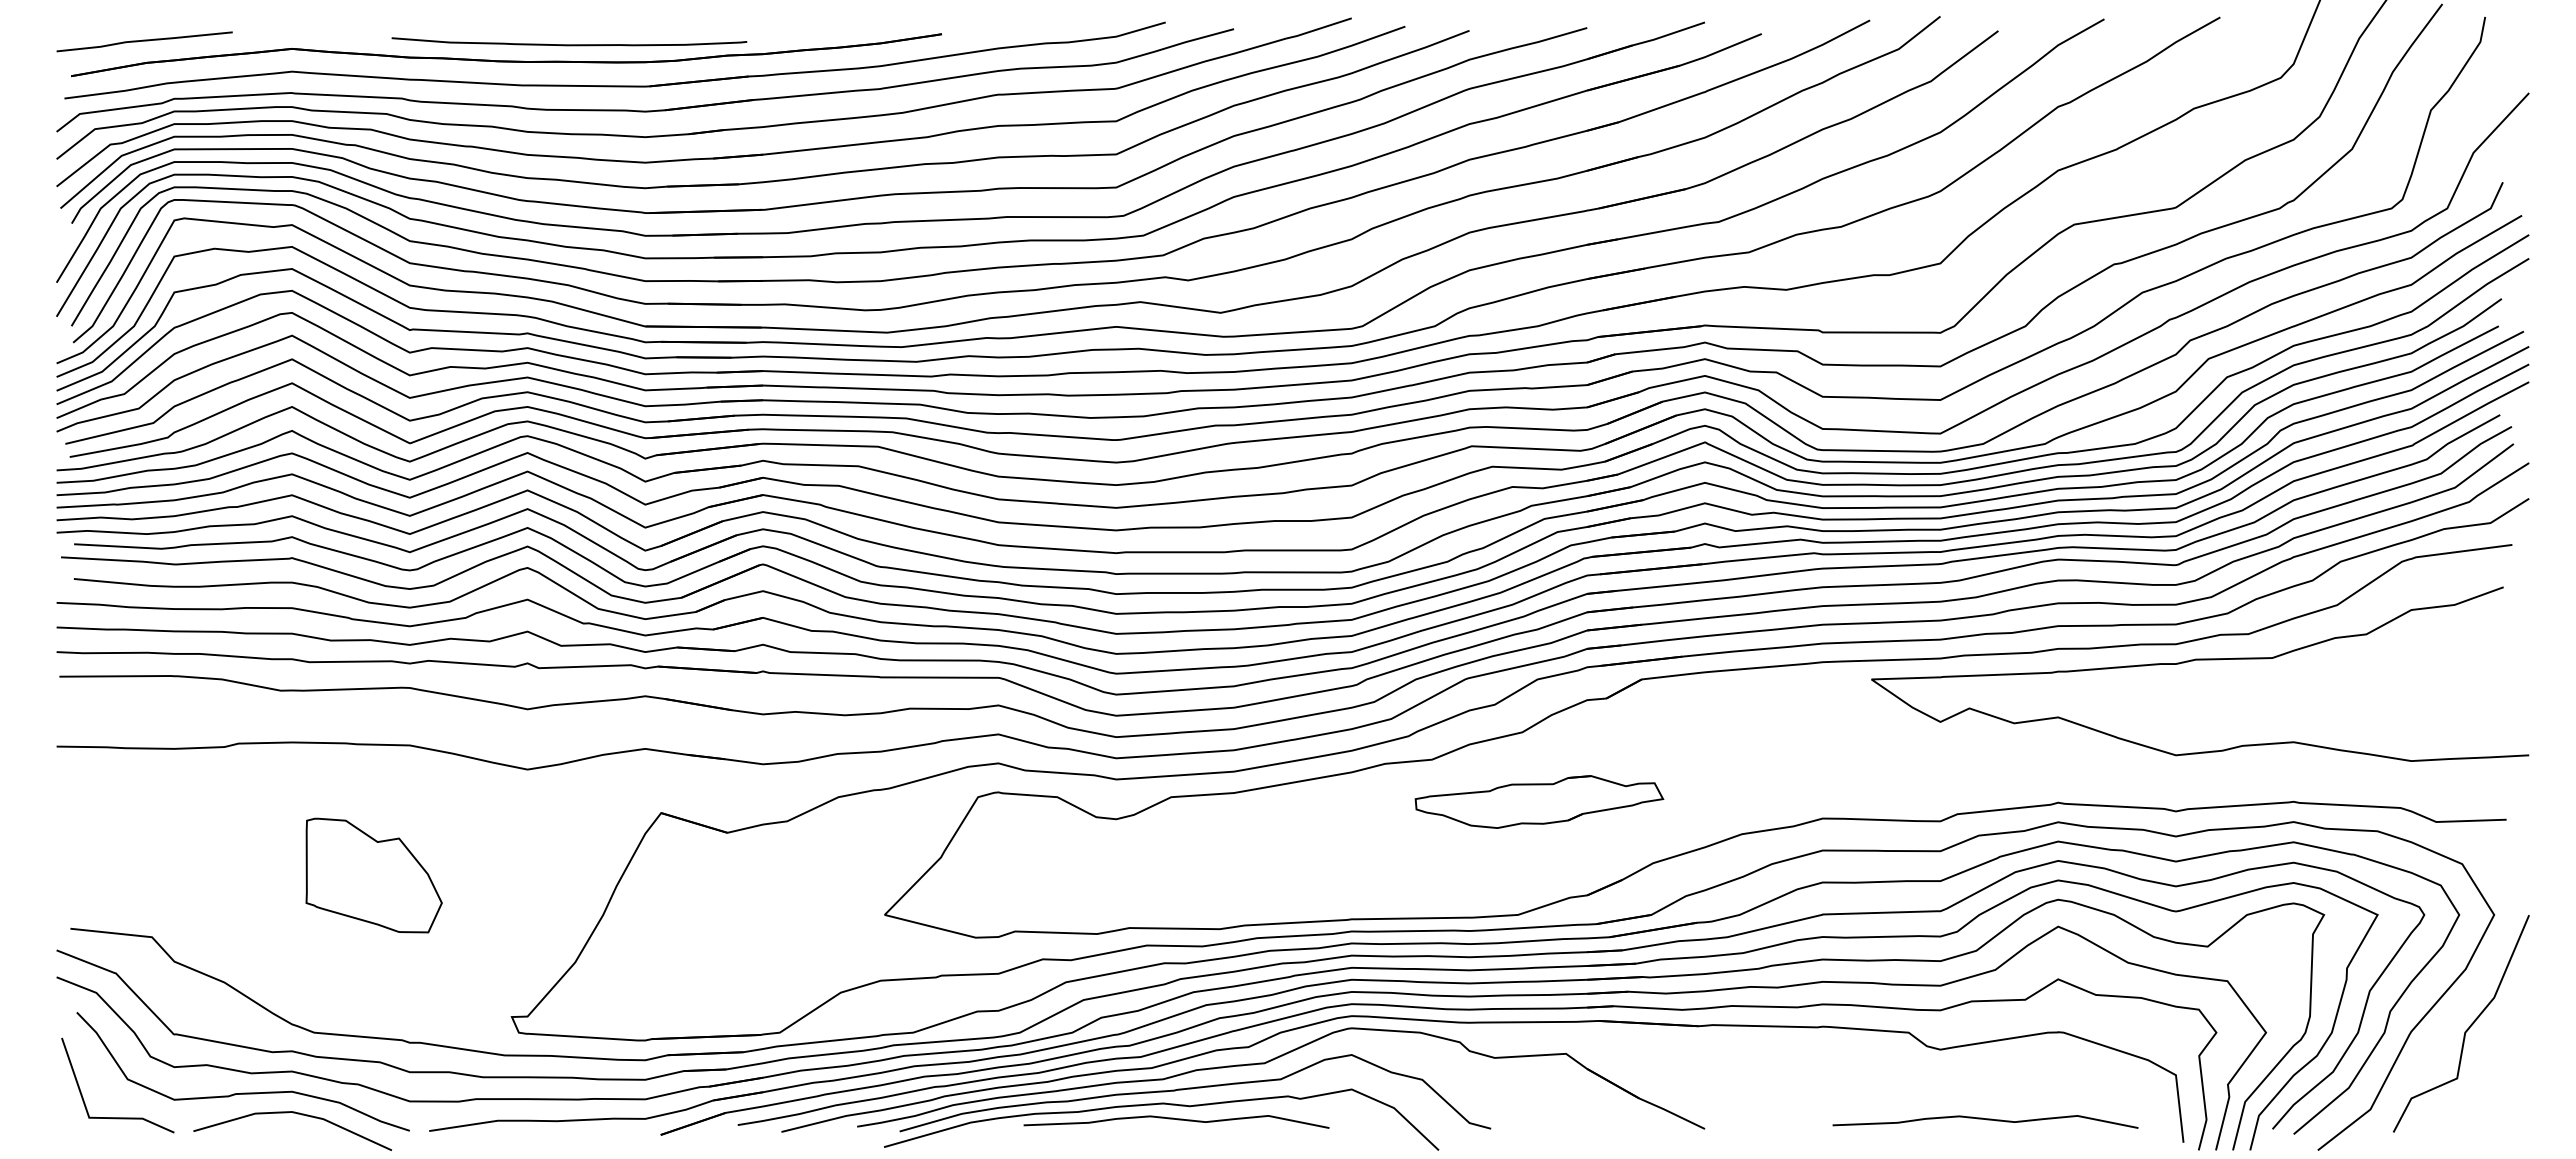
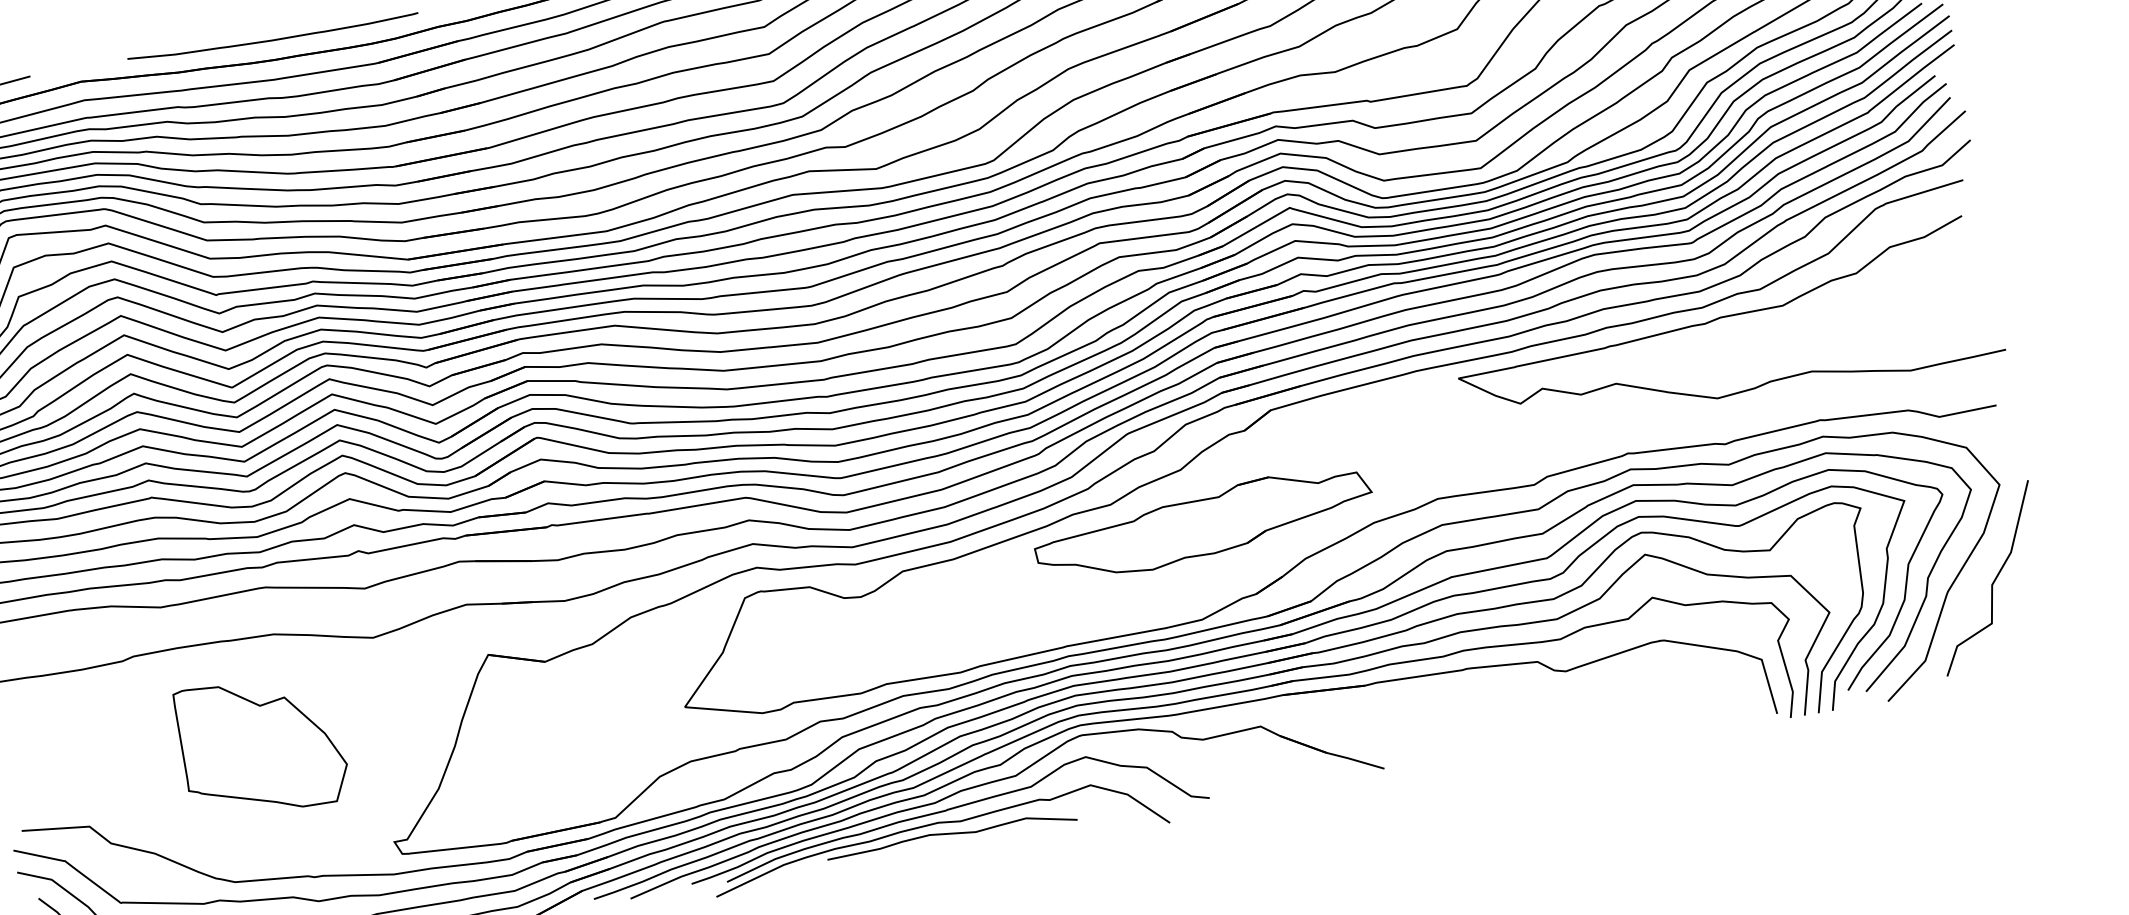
curve: (569, 44) -> (273, 39), moved
part: (1539, 801) -> (1204, 524), size x1.67
part: (373, 875) -> (261, 745), size x1.43
curve: (1986, 1120) -> (1613, 722), removed

